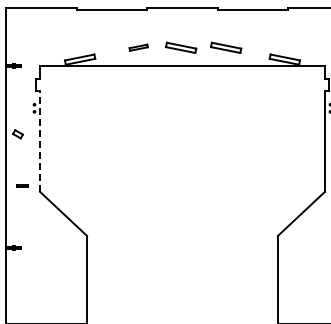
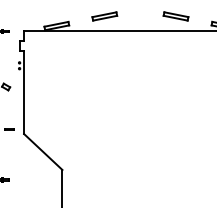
part: (138, 47) -> (104, 16), size x1.67
part: (181, 47) -> (139, 16), removed
line: (40, 141) -> (24, 92), dashed -> solid

